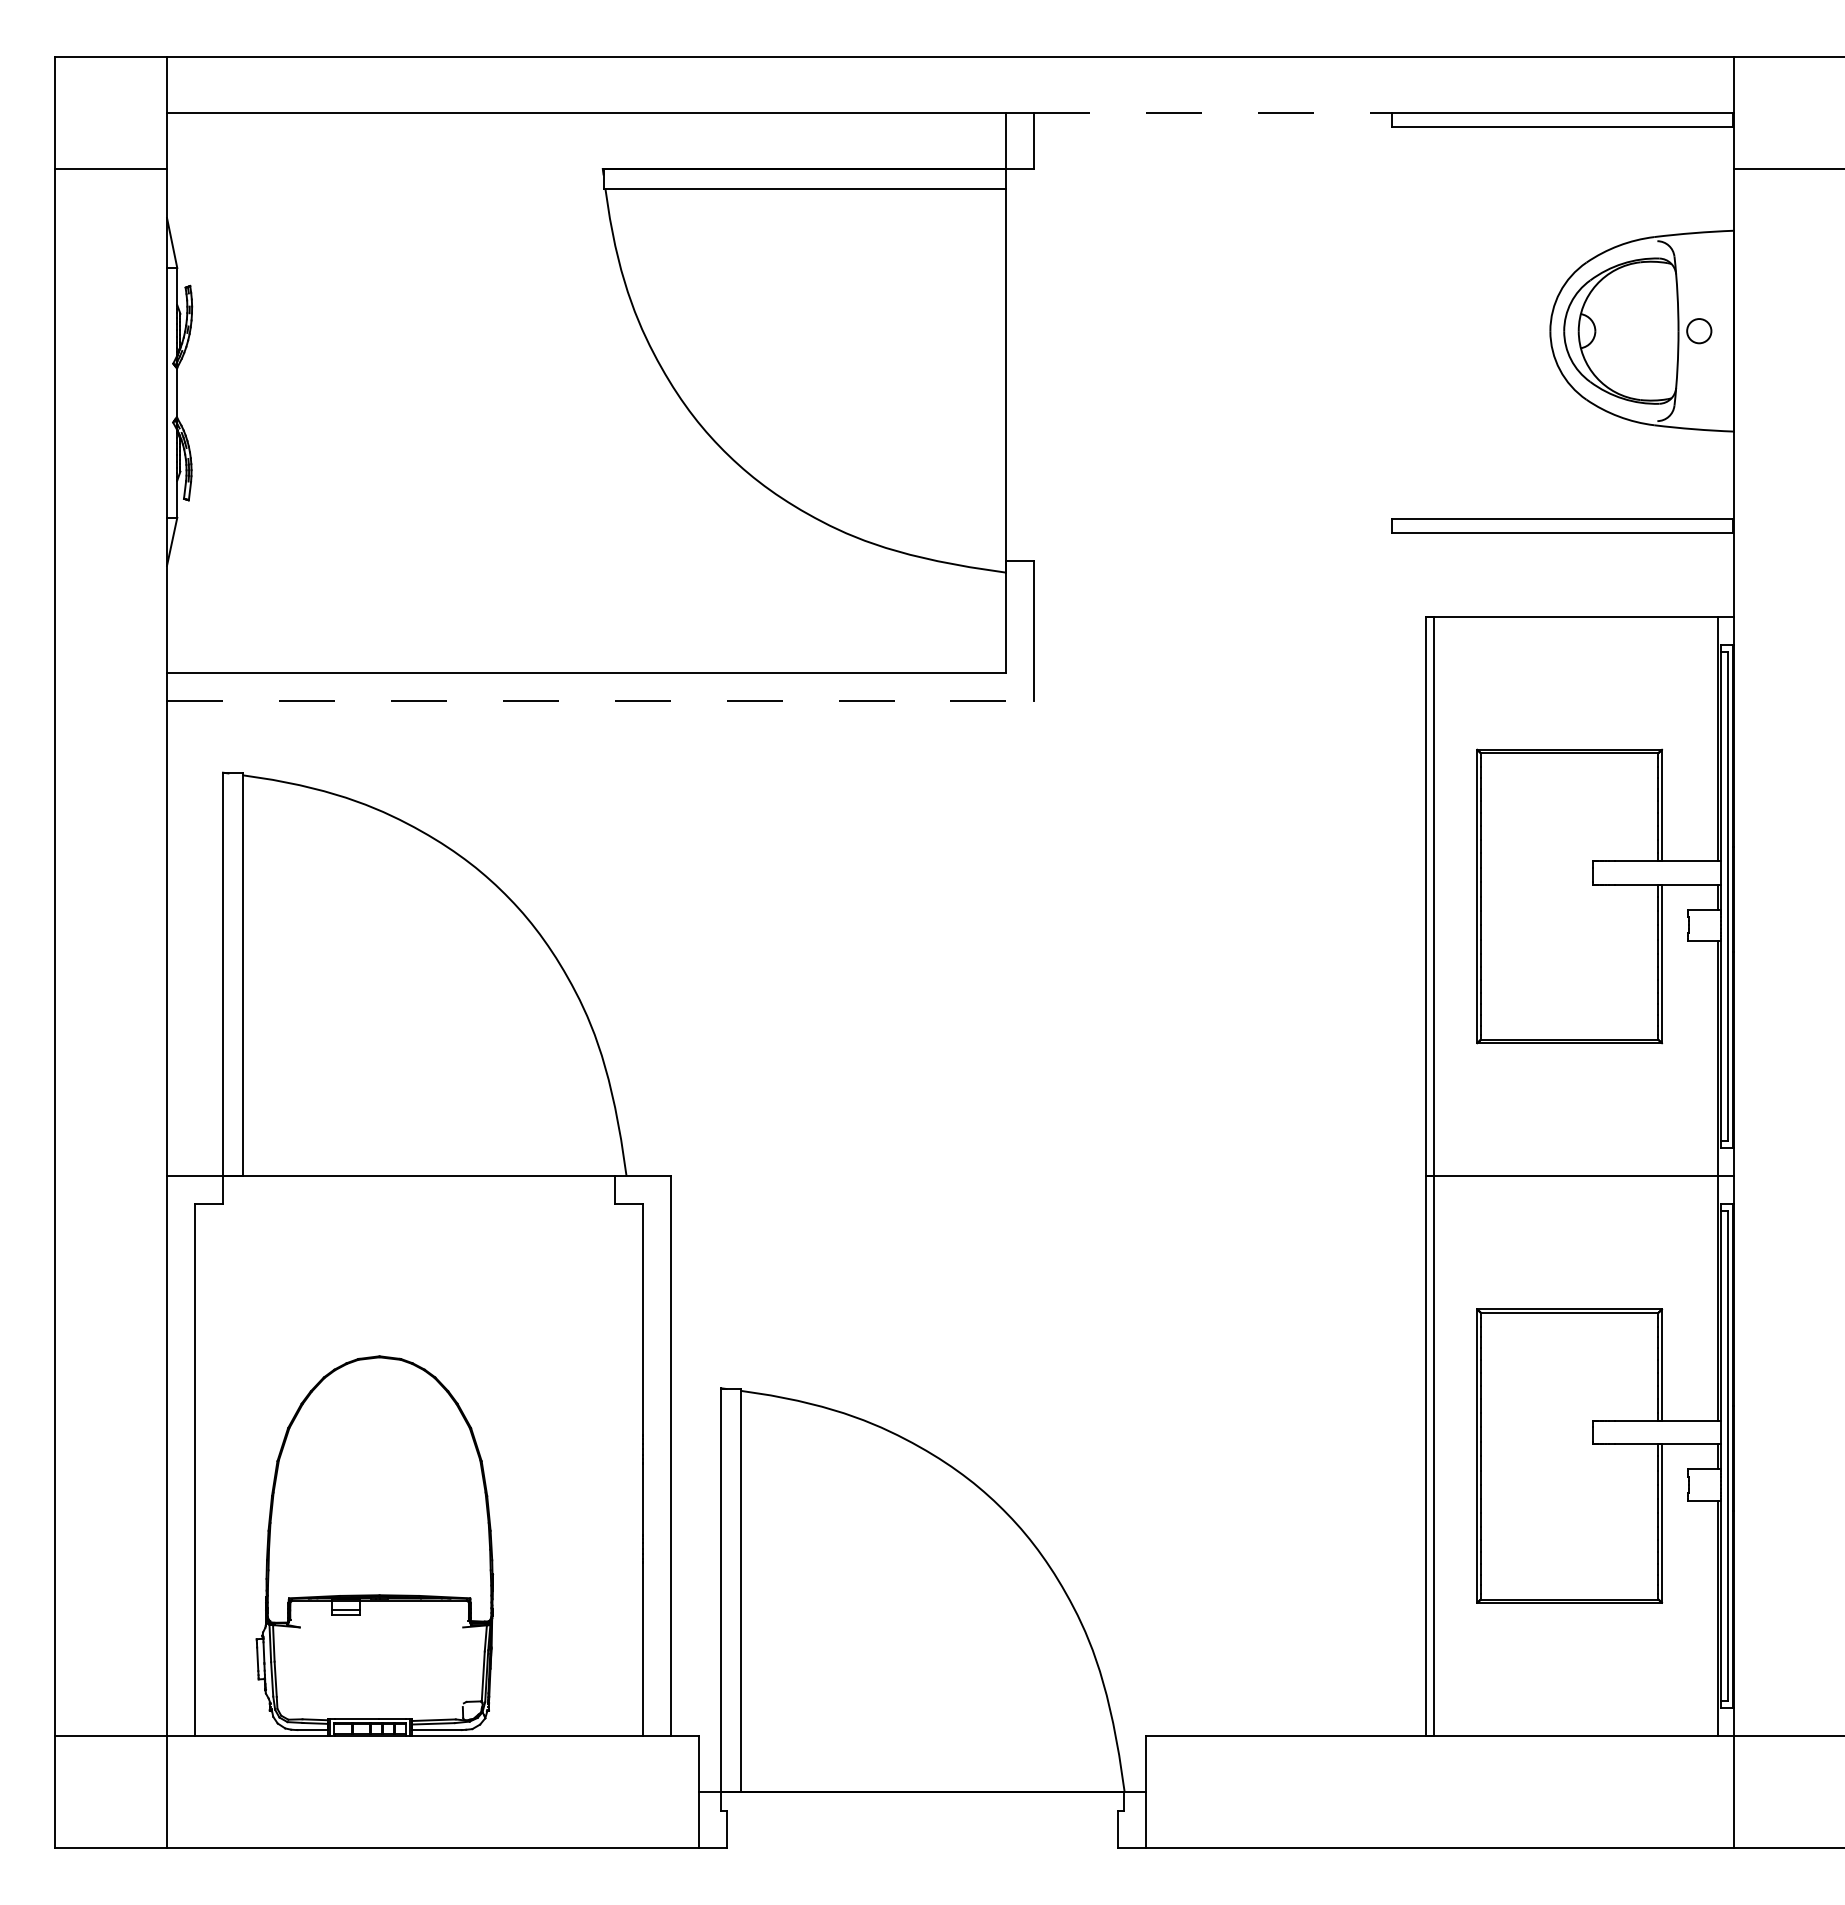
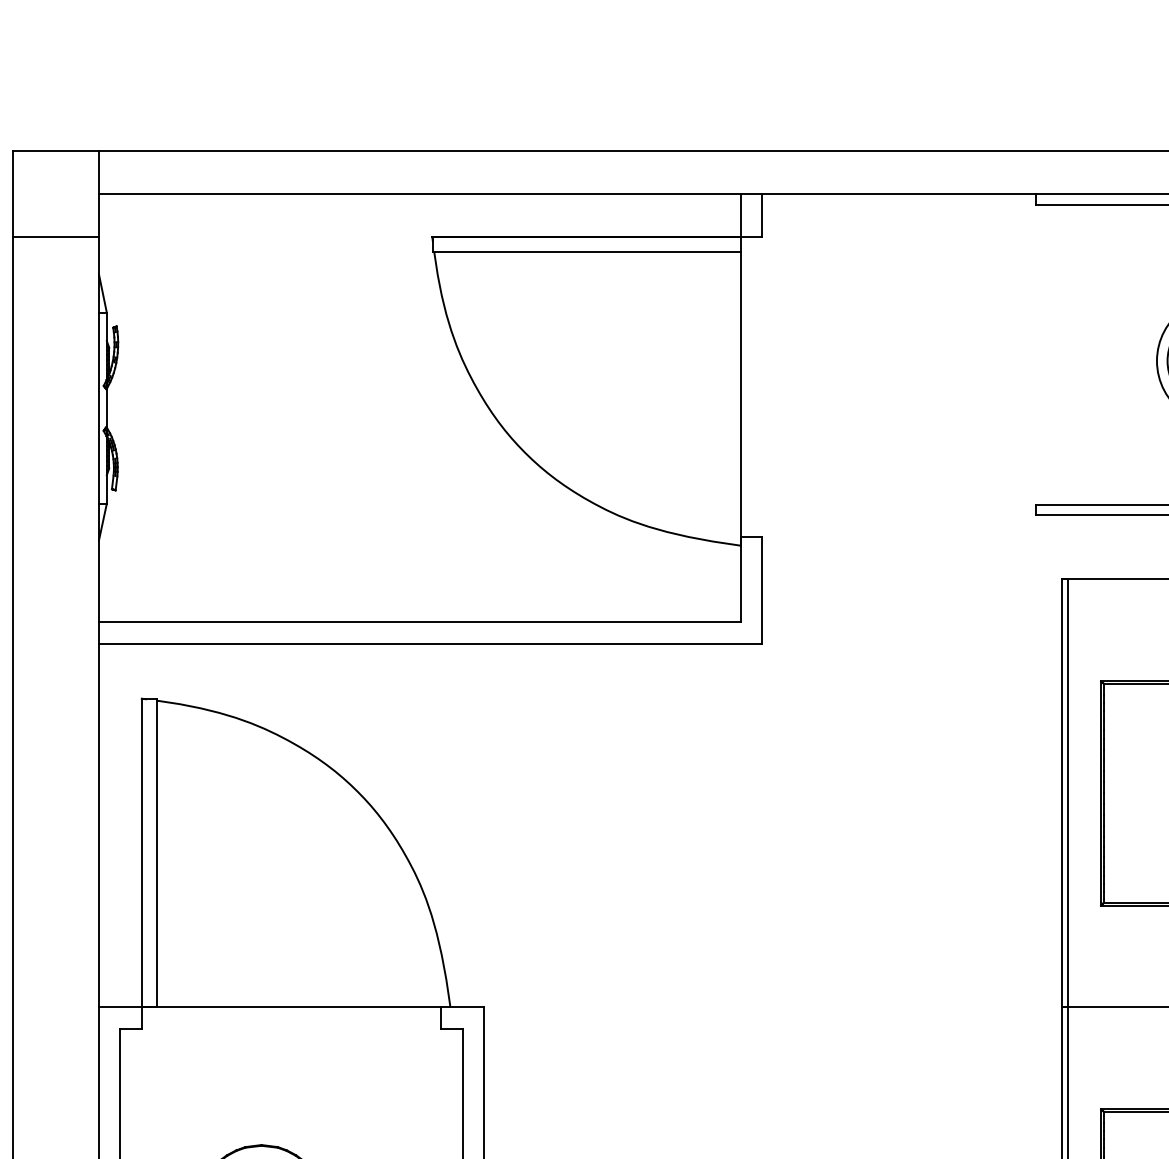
line: (1213, 113) -> (899, 194), dashed -> solid
line: (600, 700) -> (430, 643), dashed -> solid

